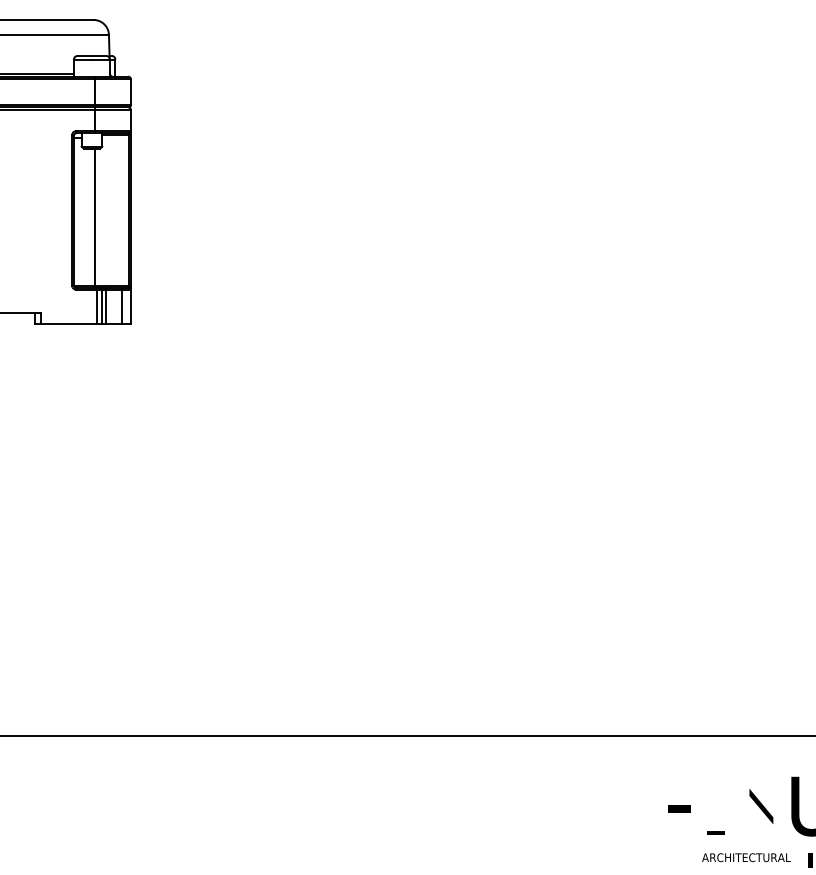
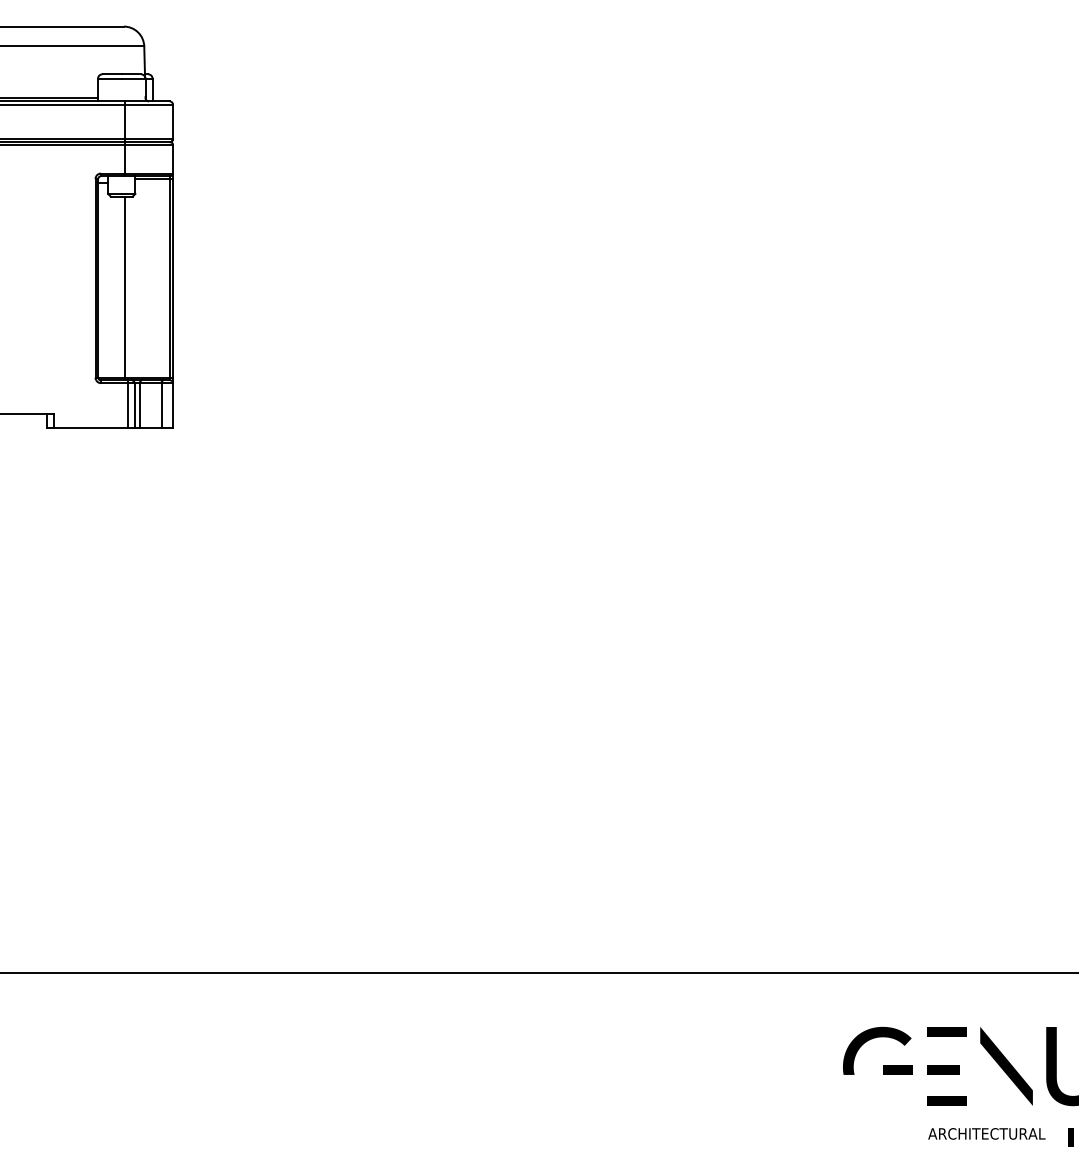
fill: (715, 780) -> (945, 1031), added
part: (659, 786) -> (871, 1039), added
part: (761, 806) -> (1006, 1066), size x1.67
part: (713, 808) -> (943, 1068), added
part: (715, 832) -> (945, 1100), size x1.67

